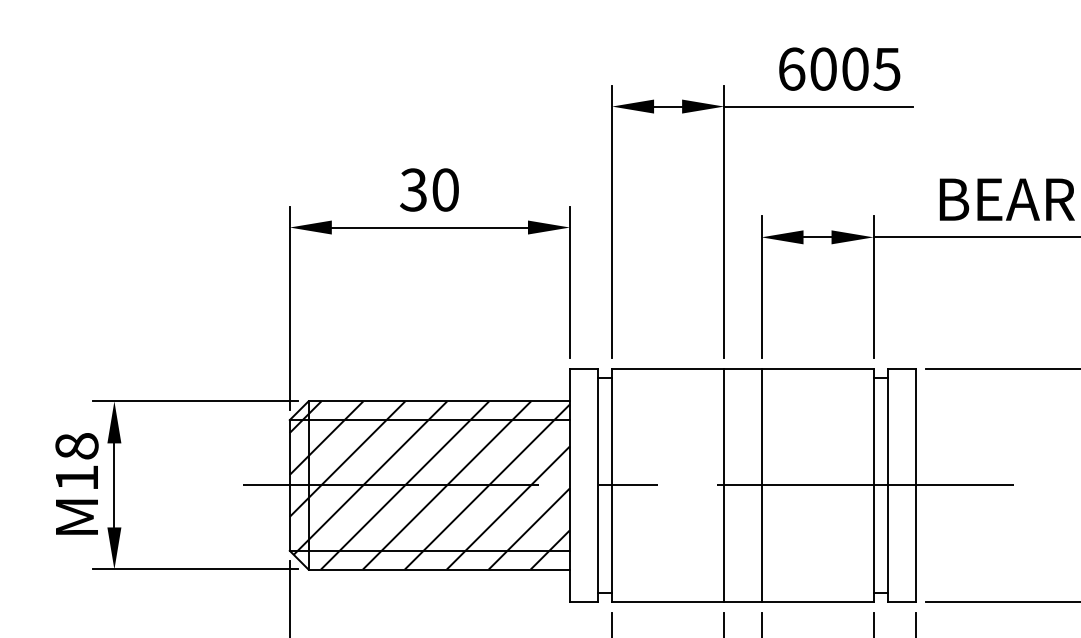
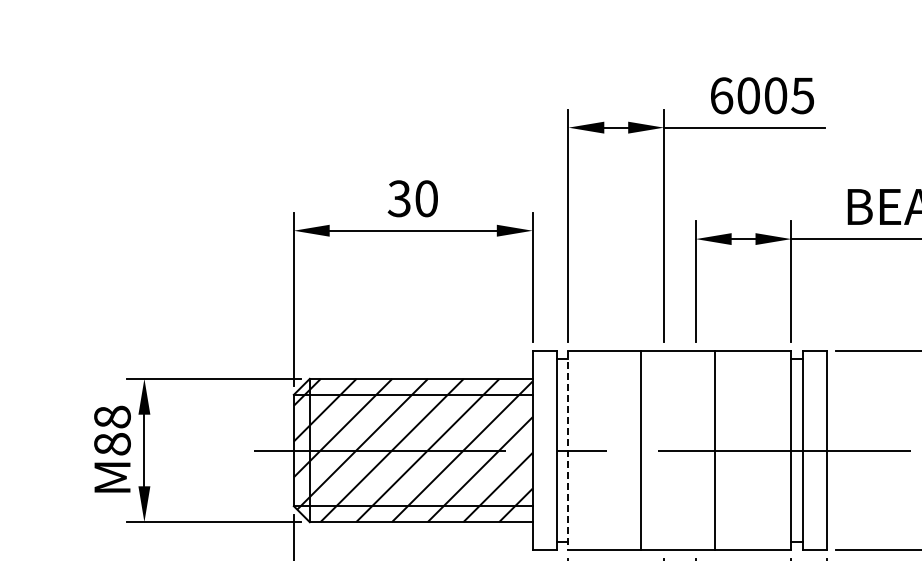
text: (76, 478) -> (112, 444), M18 -> M88
line: (724, 485) -> (641, 450), moved
line: (761, 485) -> (714, 450), moved
line: (612, 486) -> (568, 451), solid -> dashed

